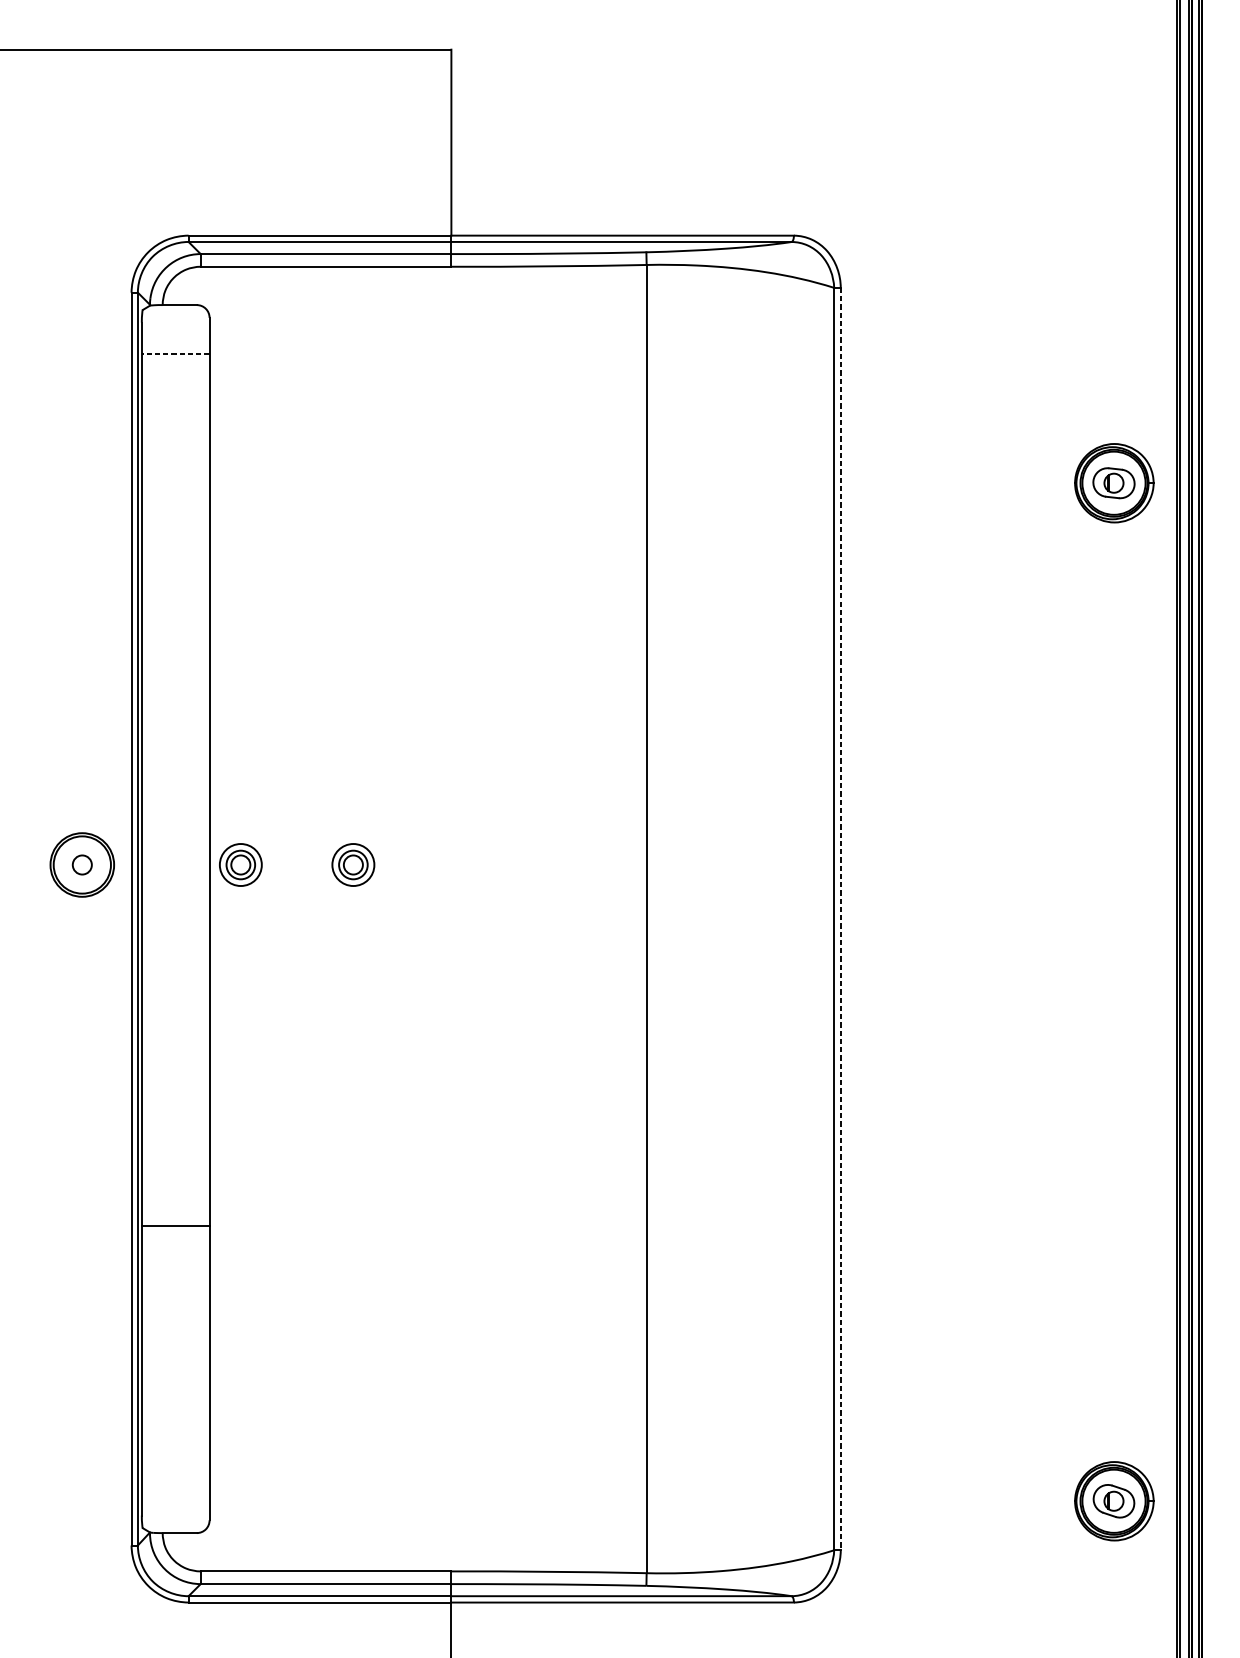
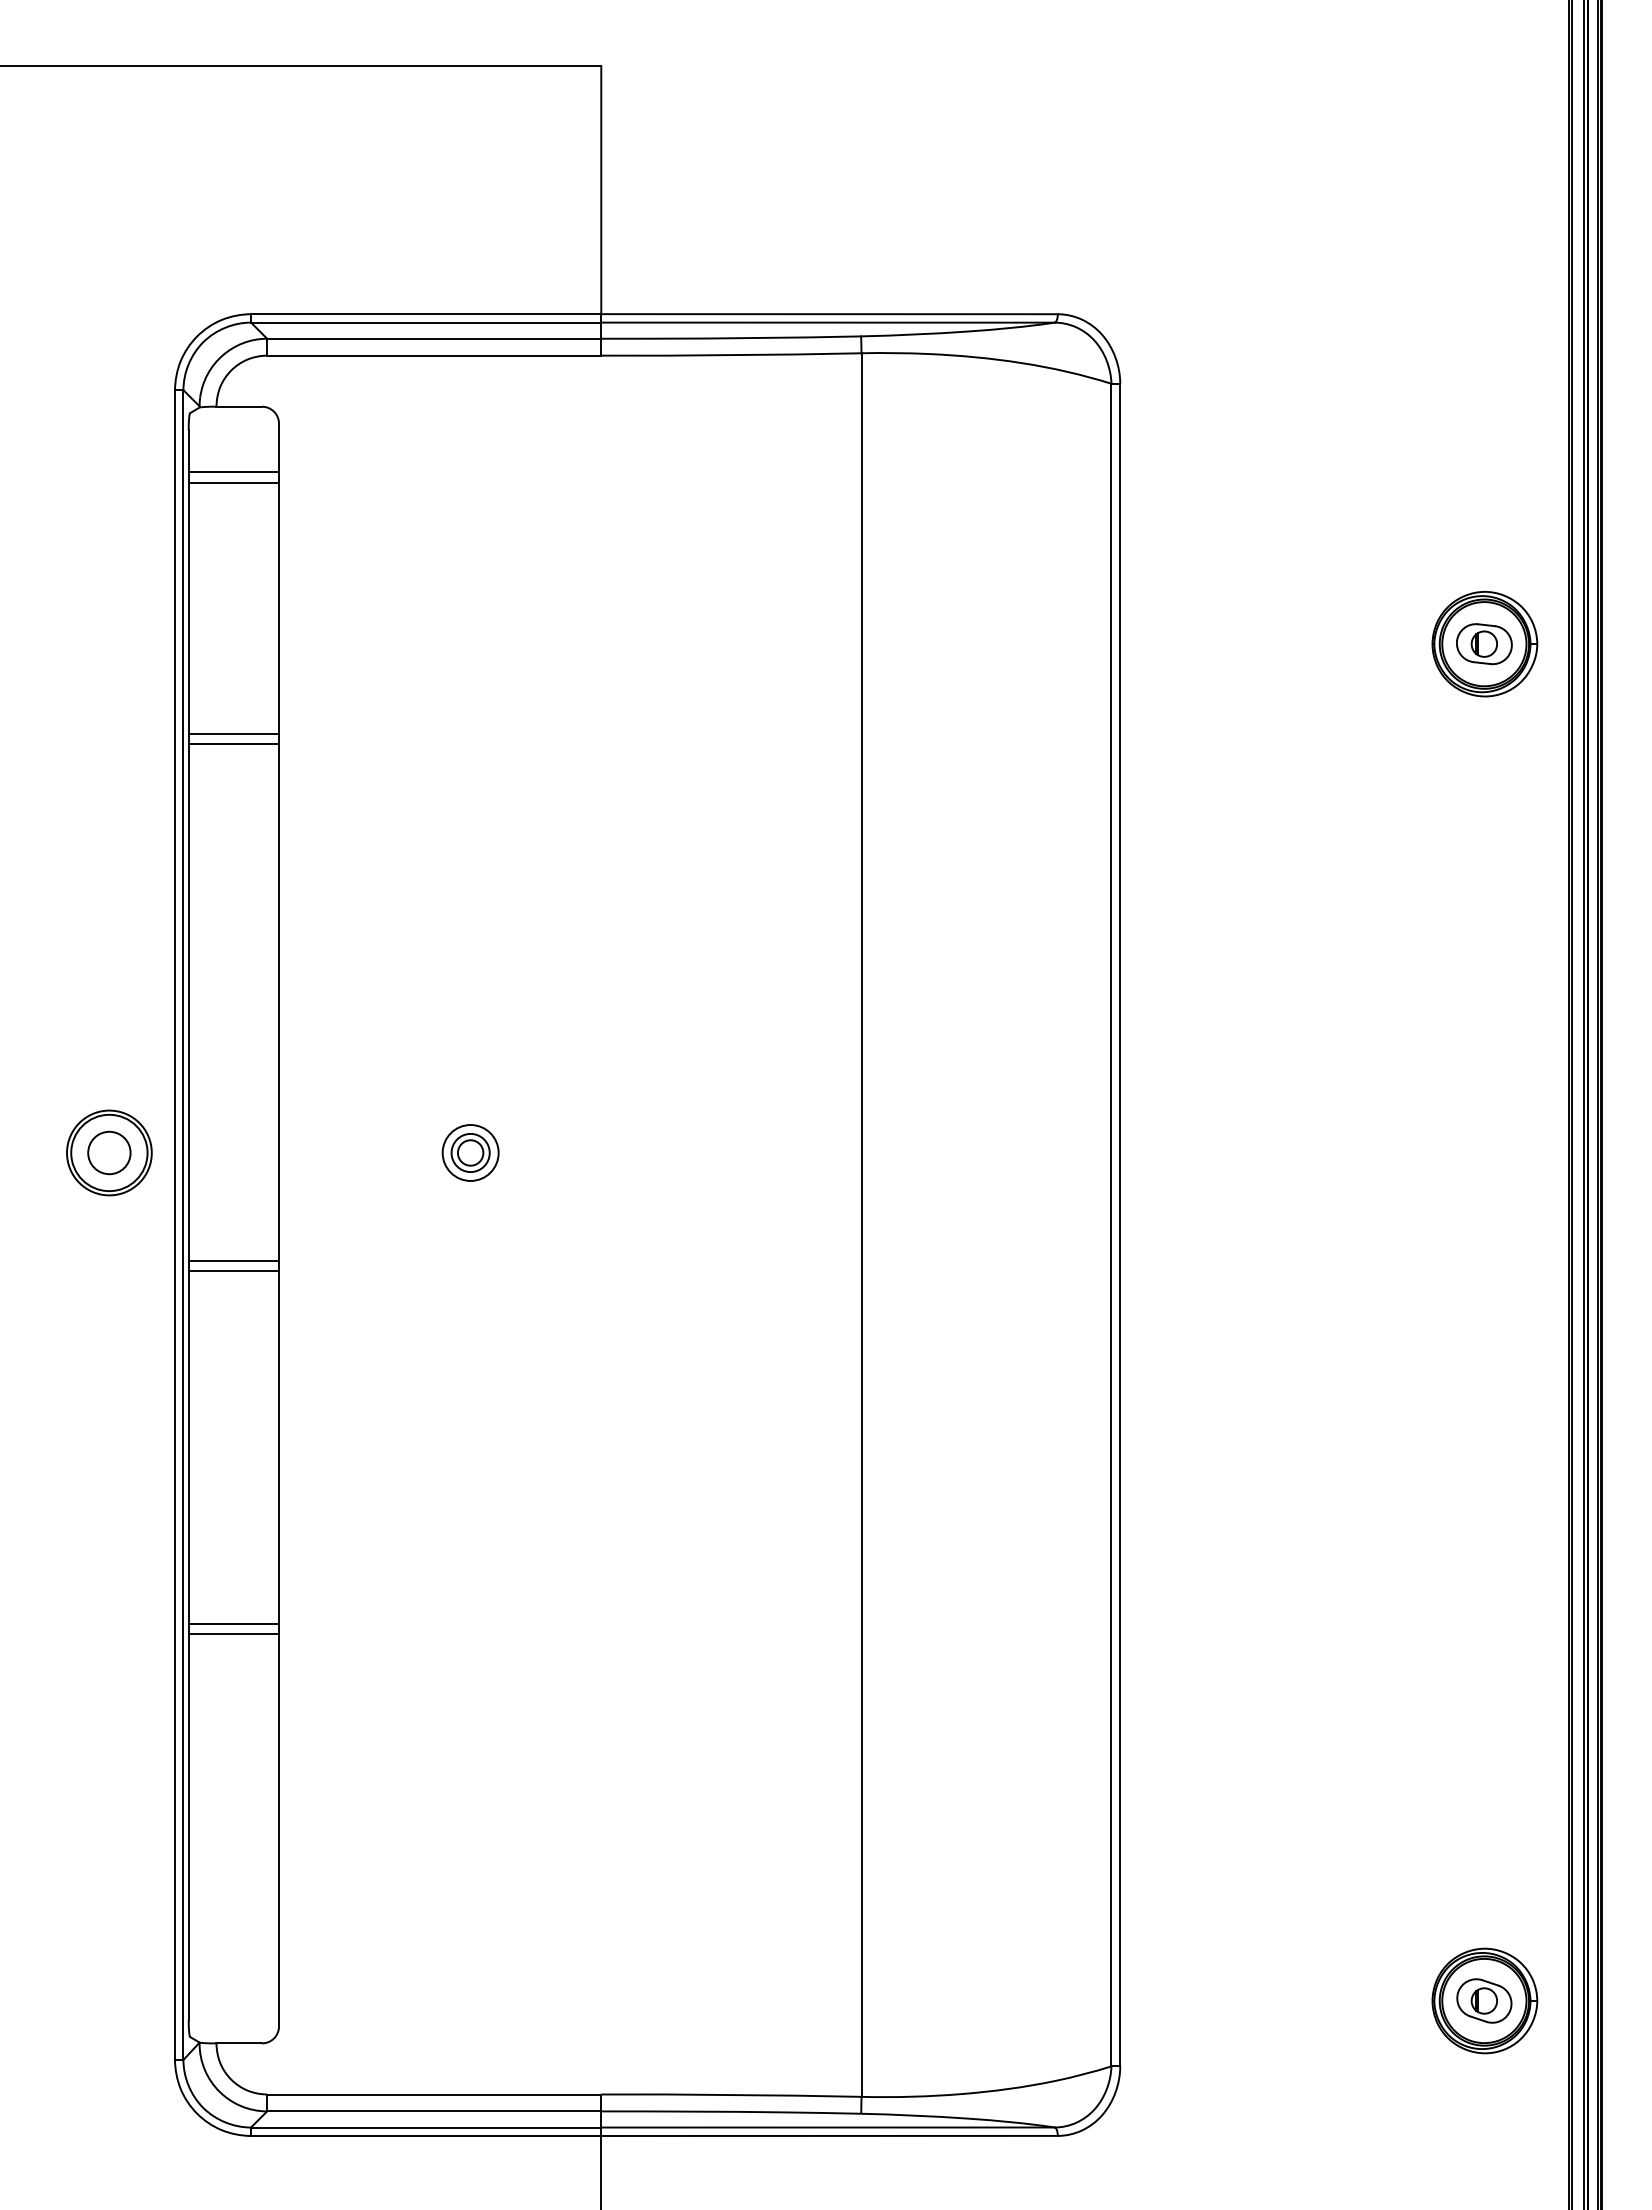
line: (175, 354) -> (233, 472), dashed -> solid
line: (175, 361) -> (233, 482), added
line: (175, 550) -> (233, 733), added
line: (175, 557) -> (233, 743), added
circle: (82, 864) -> (109, 1152), size x1.67
part: (240, 864) -> (320, 1152), removed
line: (840, 919) -> (1120, 1225), dashed -> solid
line: (175, 946) -> (233, 1261), added
line: (175, 953) -> (233, 1271), added
line: (175, 1218) -> (233, 1624), added

